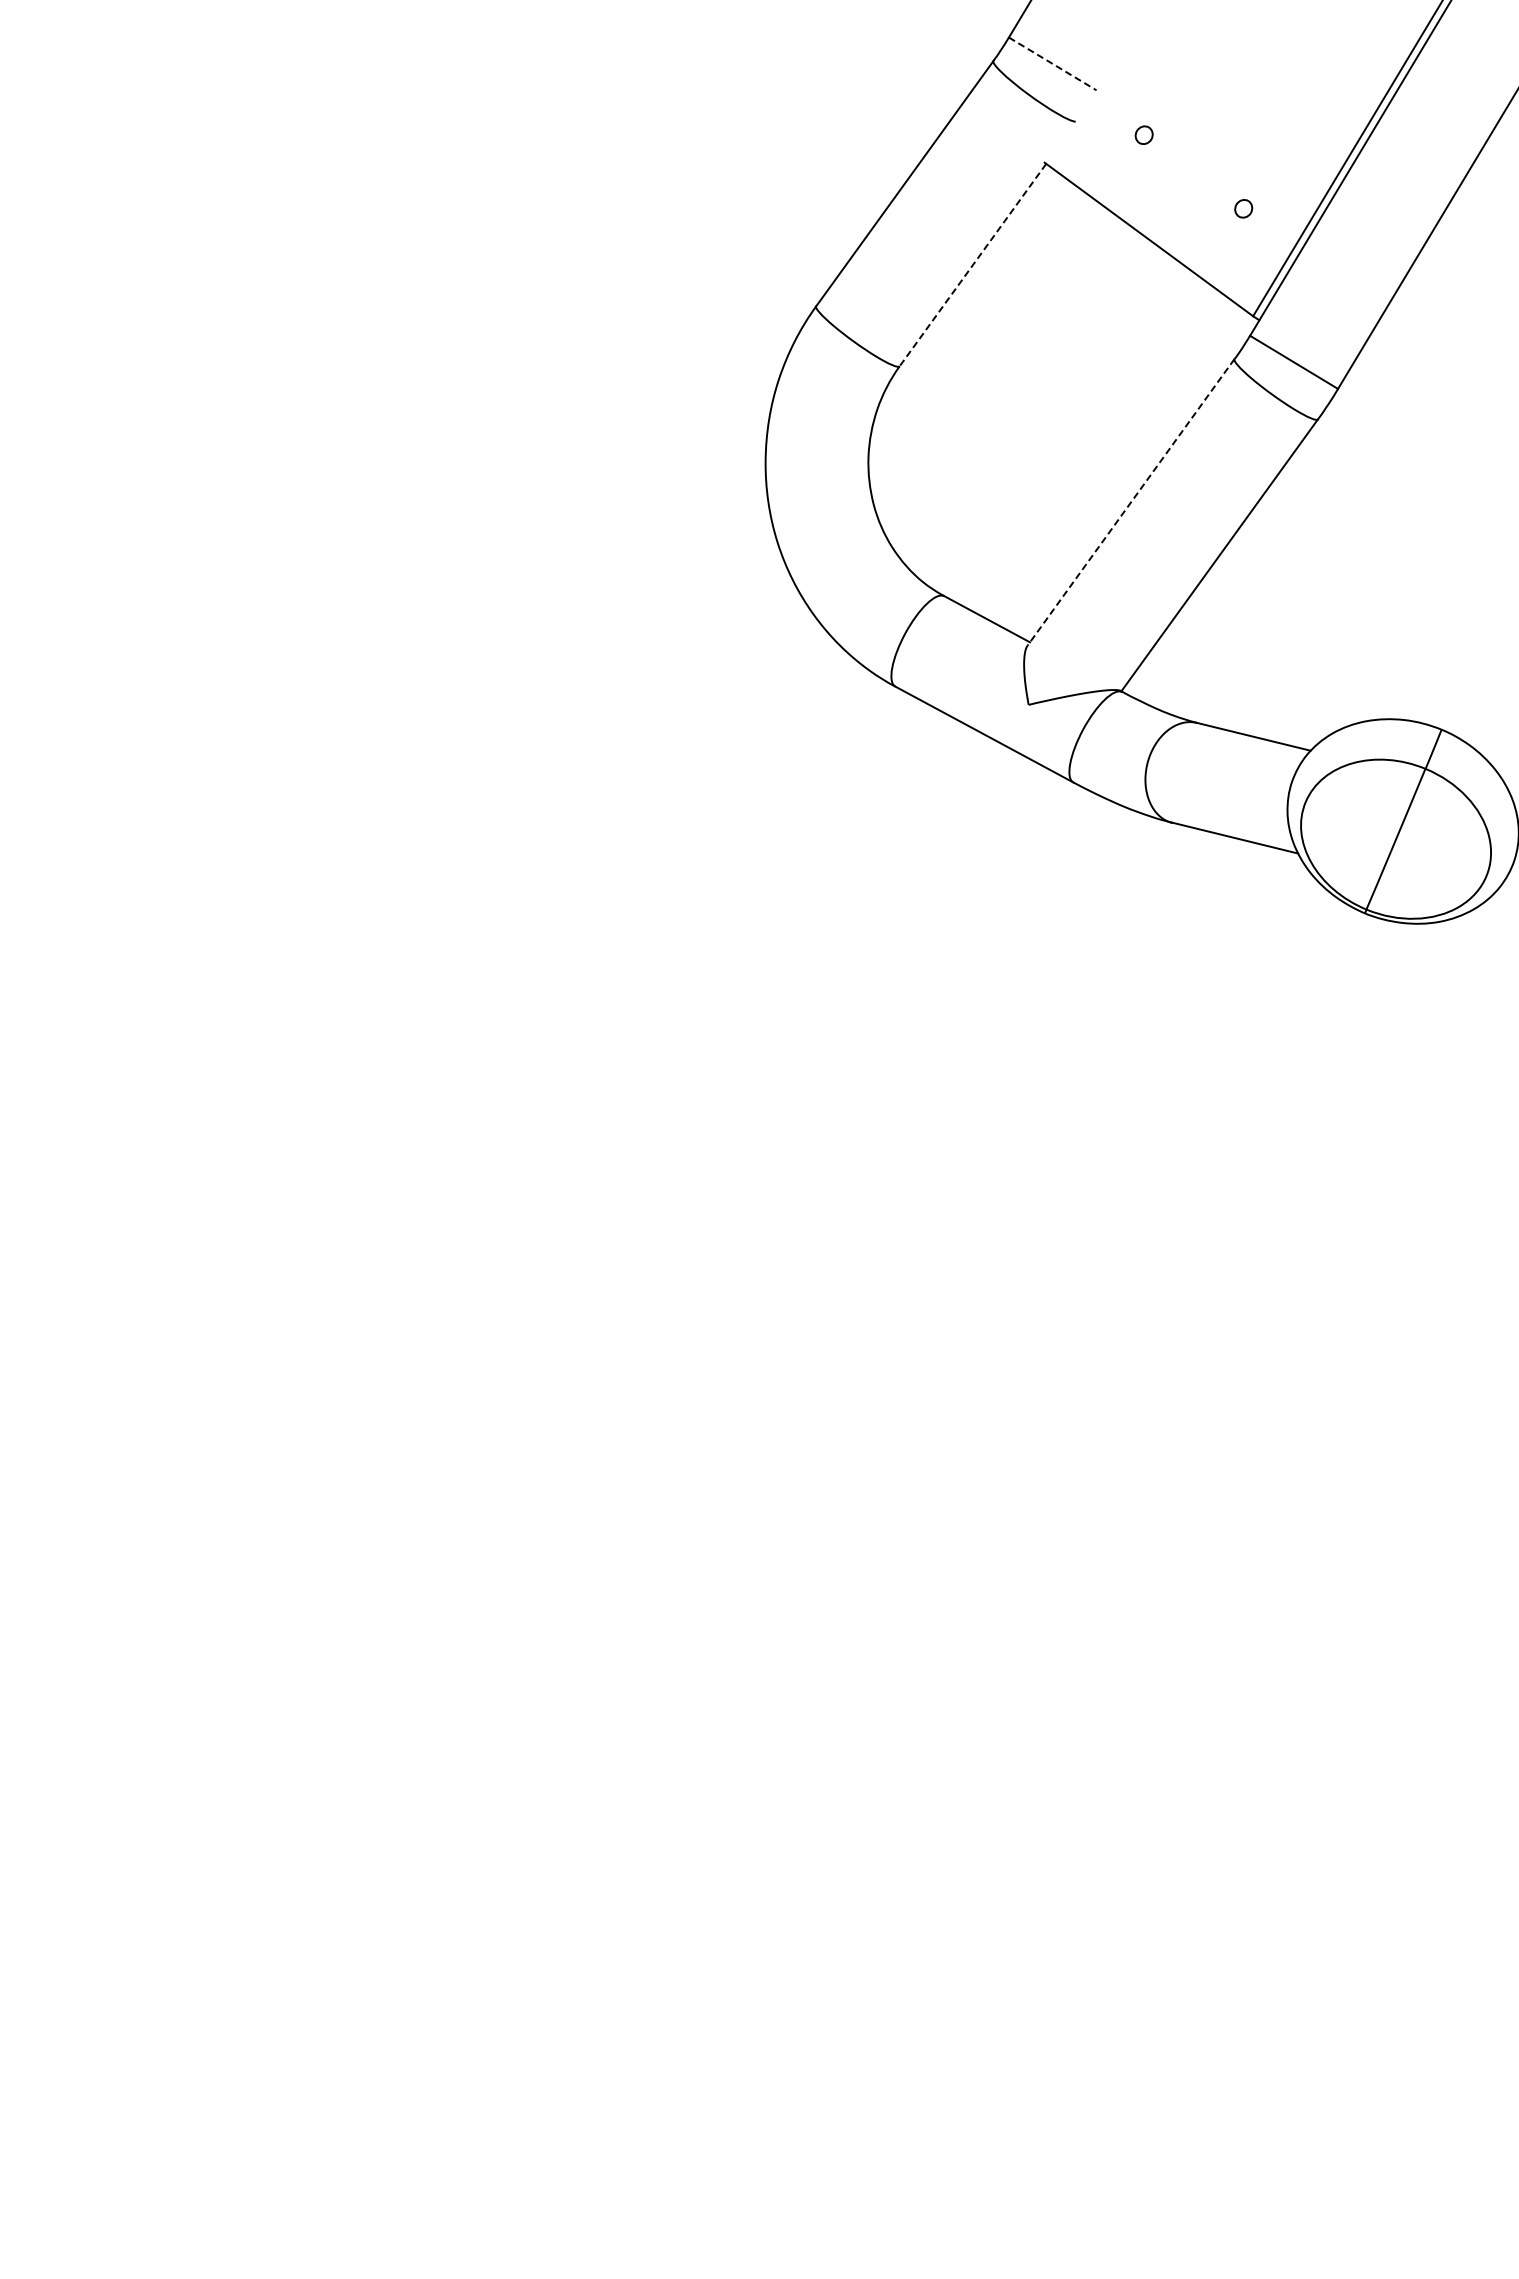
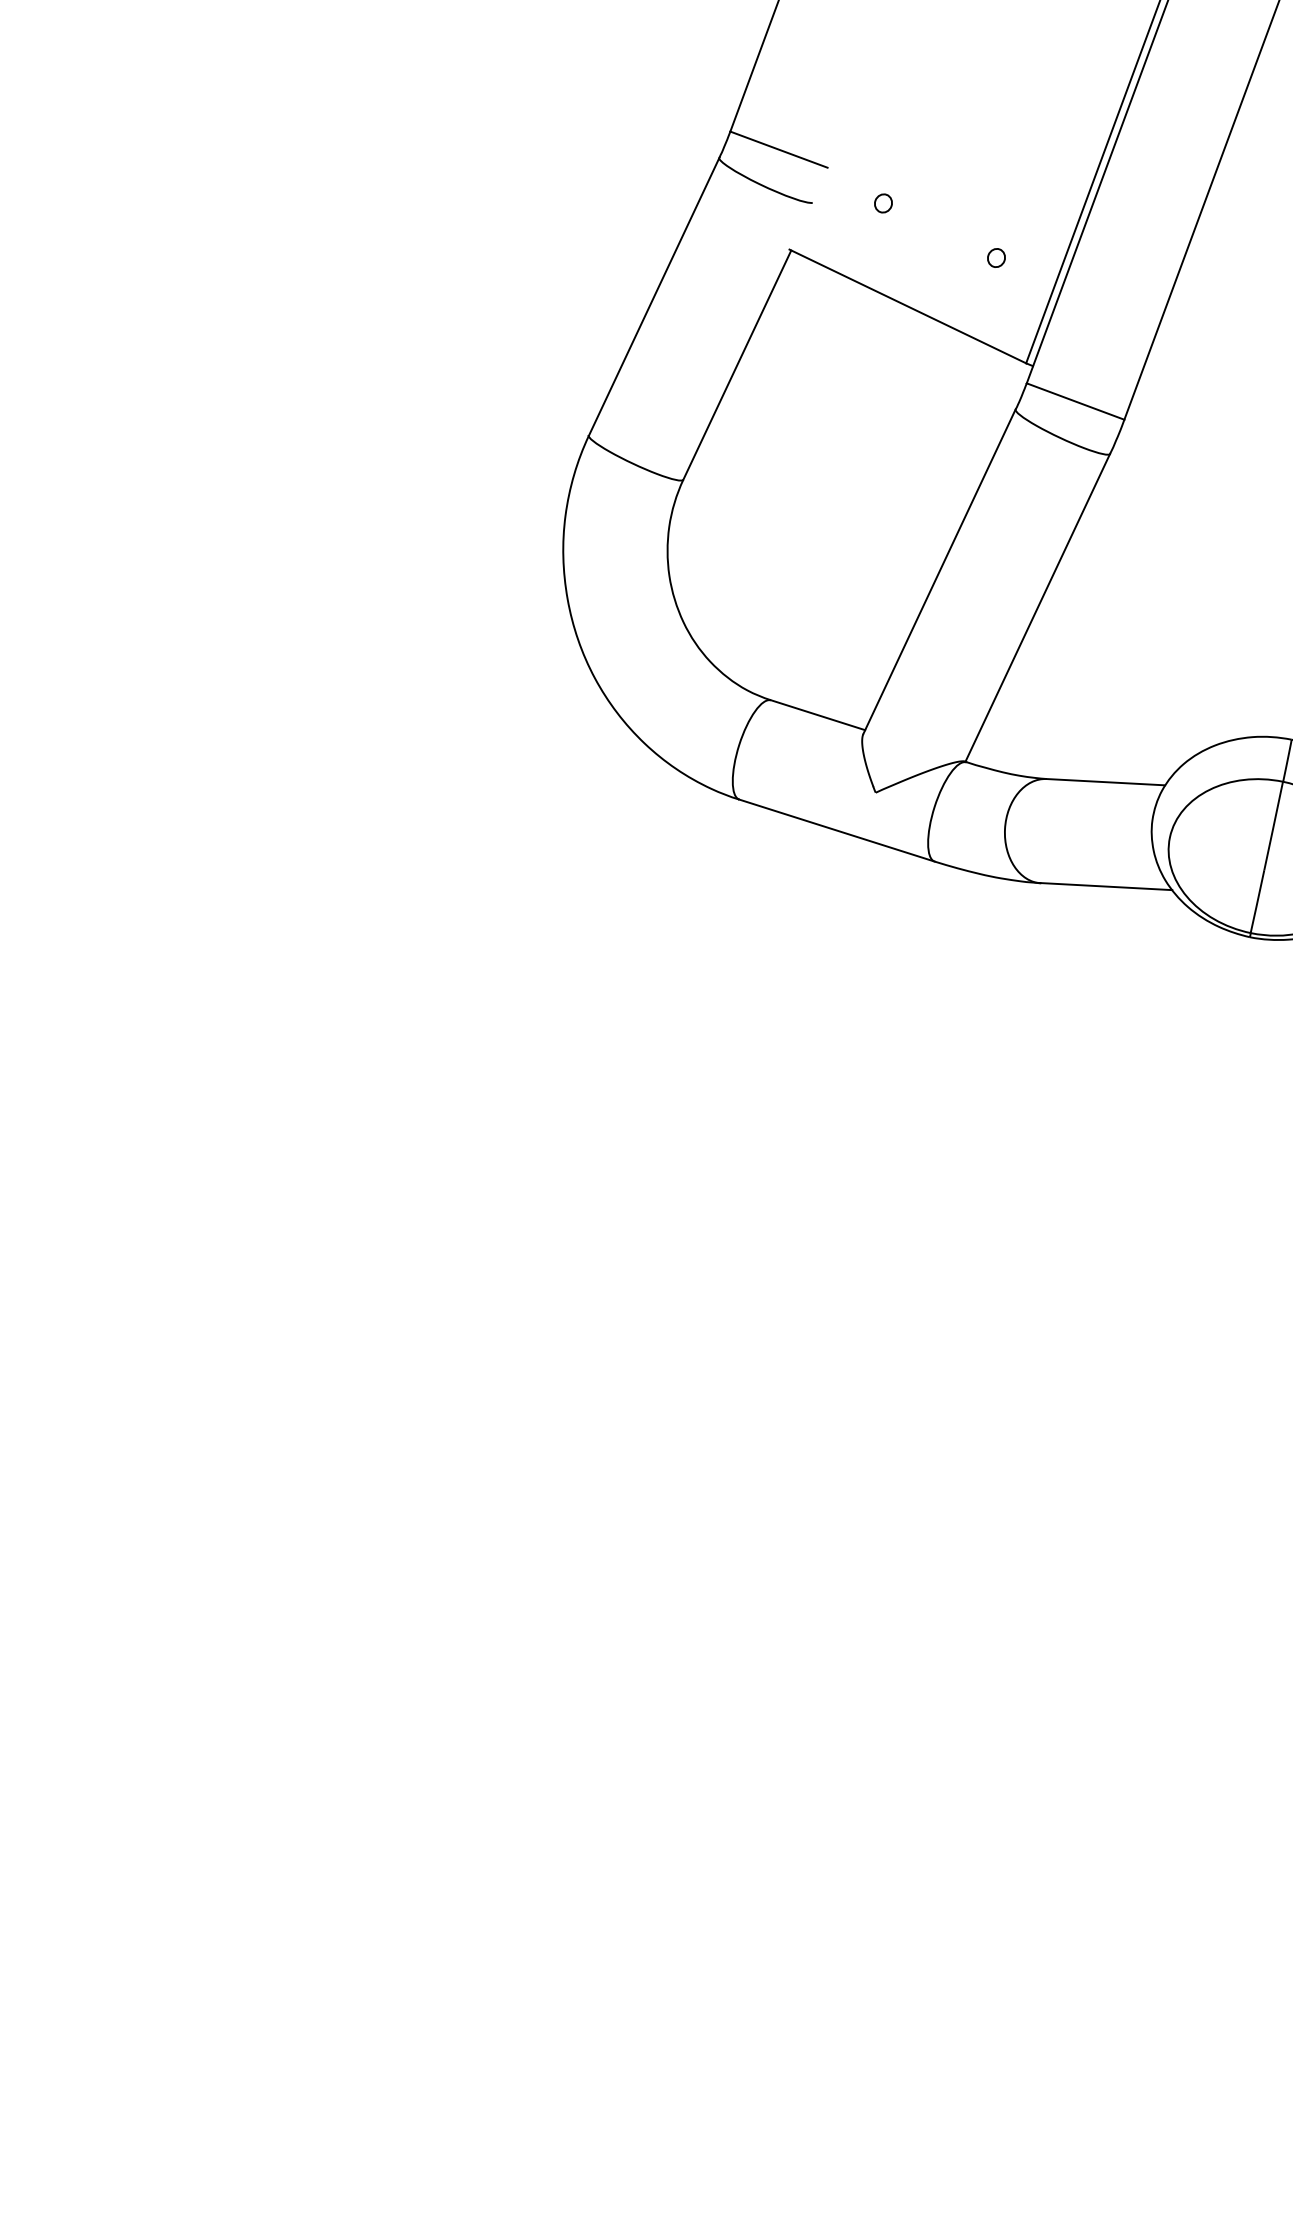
line: (1053, 64) -> (779, 150), dashed -> solid
line: (972, 265) -> (736, 365), dashed -> solid
line: (1131, 502) -> (939, 571), dashed -> solid

